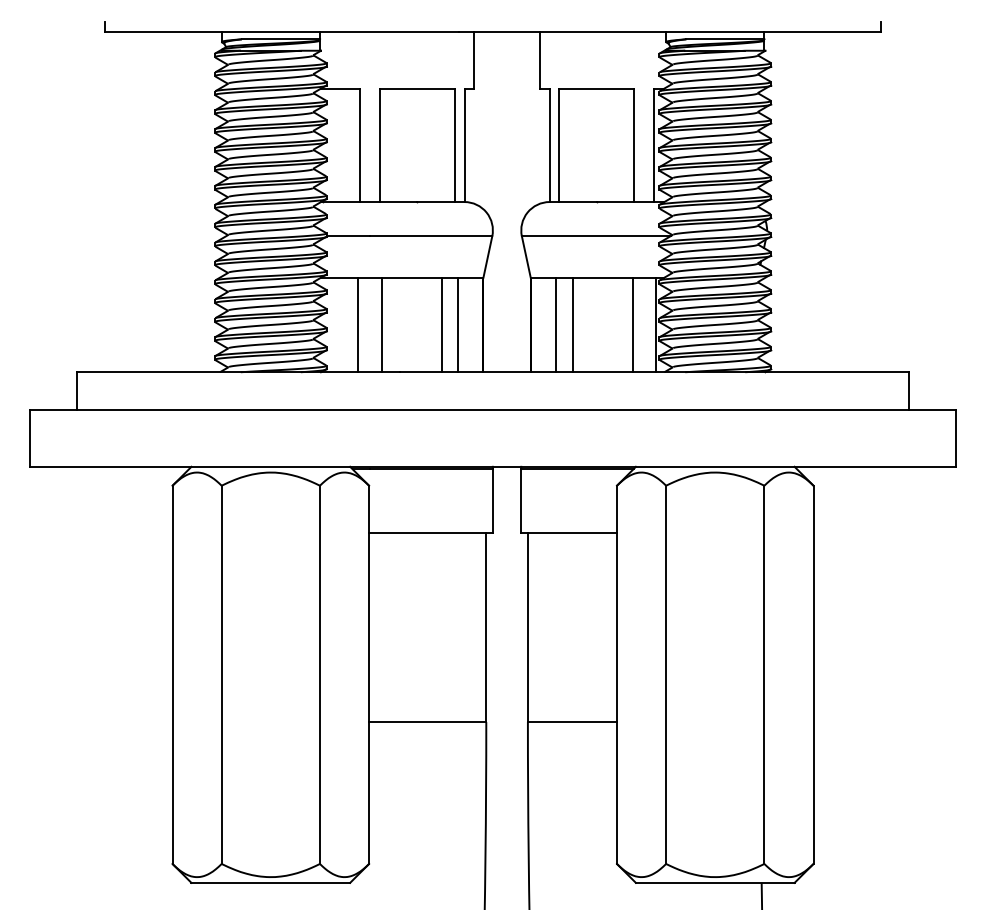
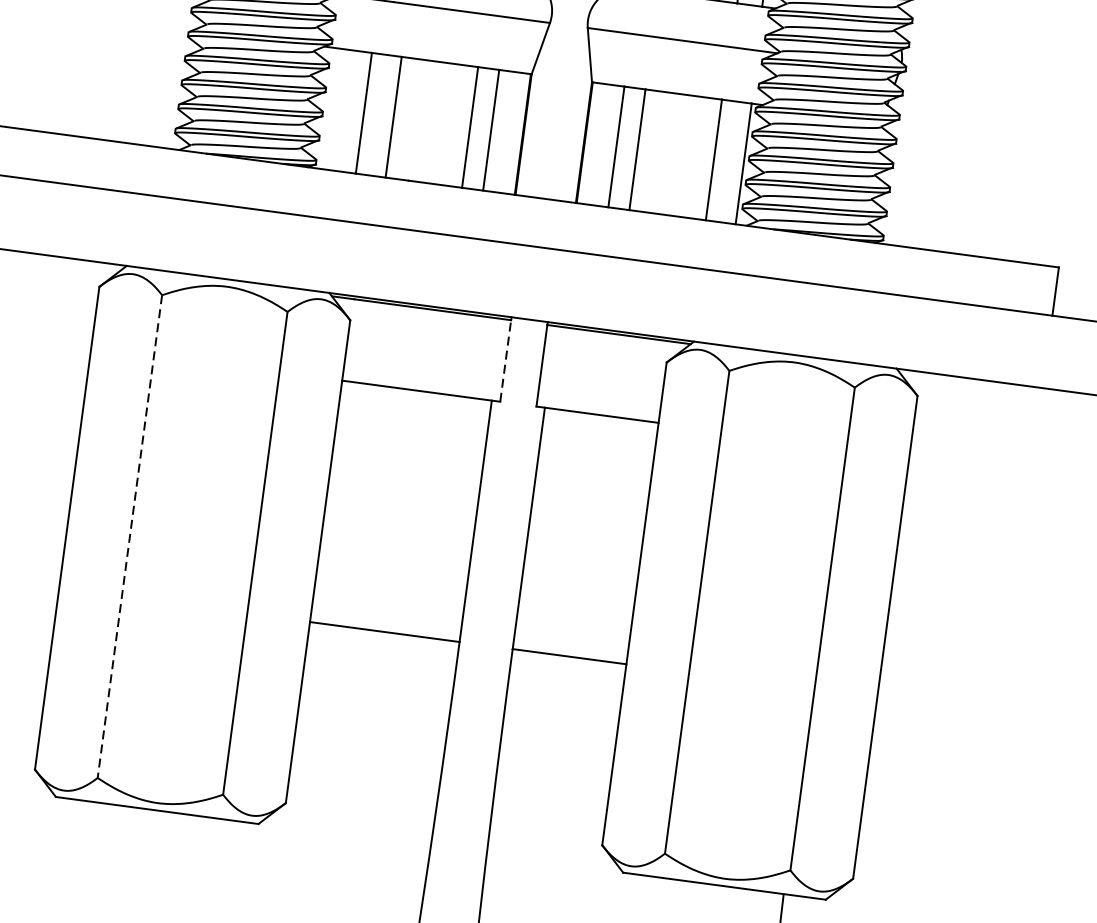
line: (492, 501) -> (505, 361), solid -> dashed
line: (221, 675) -> (129, 537), solid -> dashed

